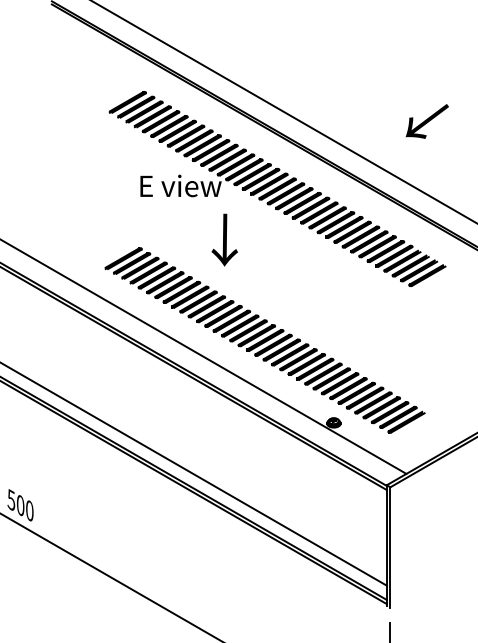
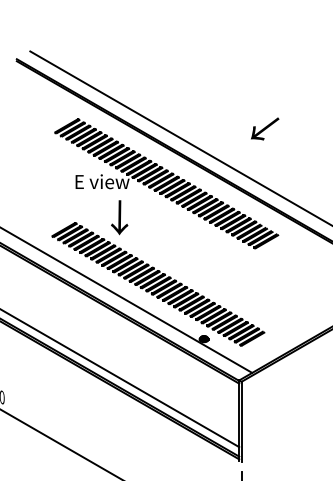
text: (427, 120) -> (265, 128), moved
text: (224, 239) -> (119, 217), moved

